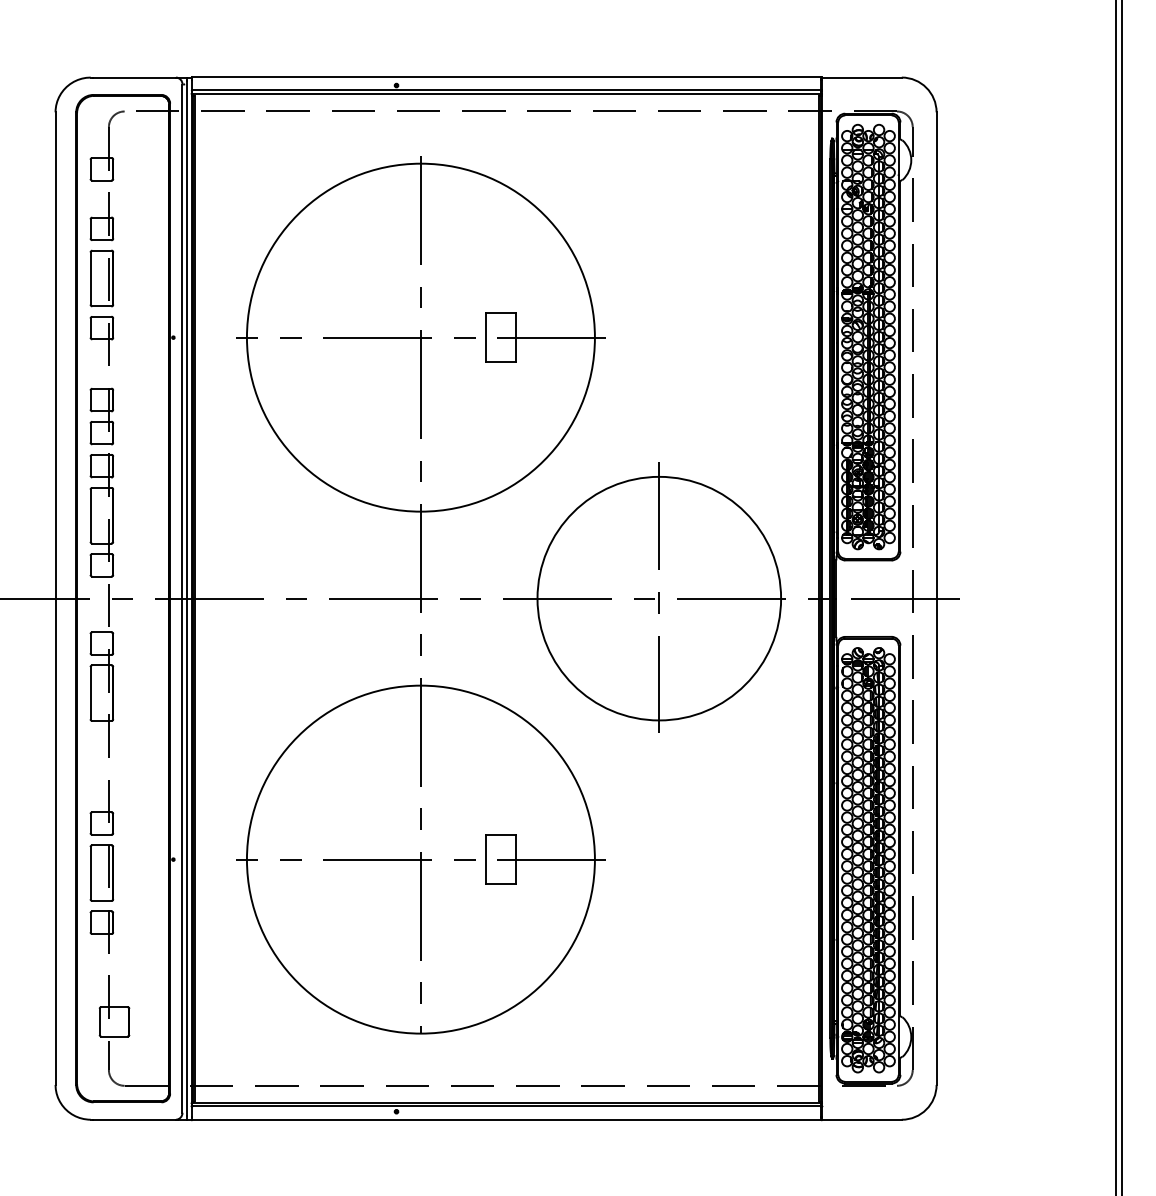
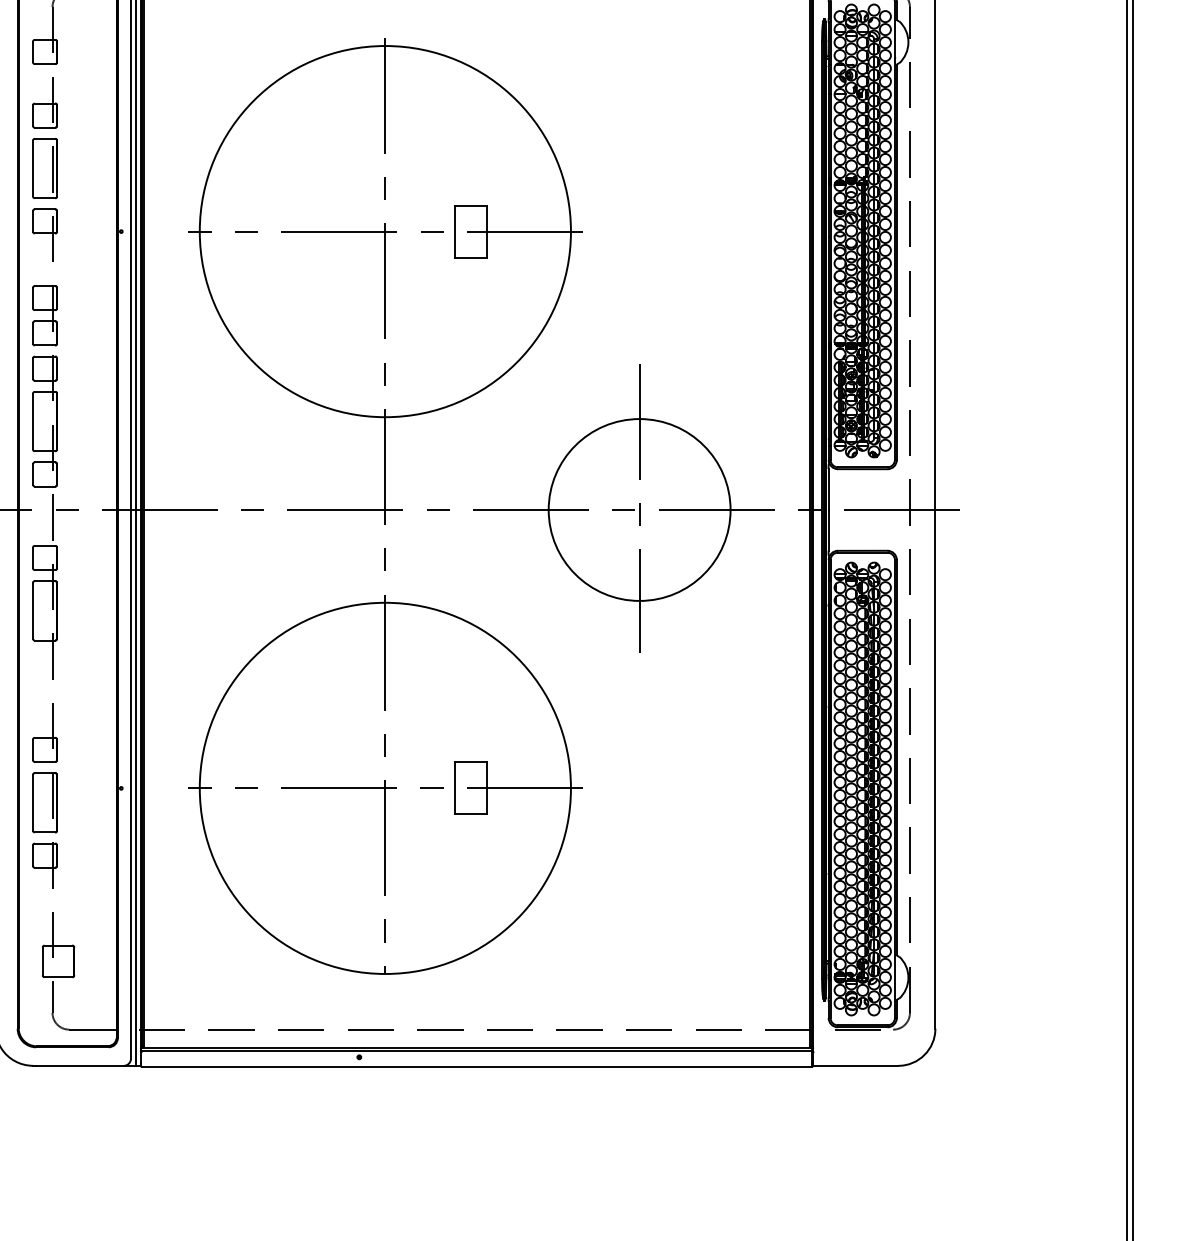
circle: (659, 598) -> (639, 509), size x0.7

